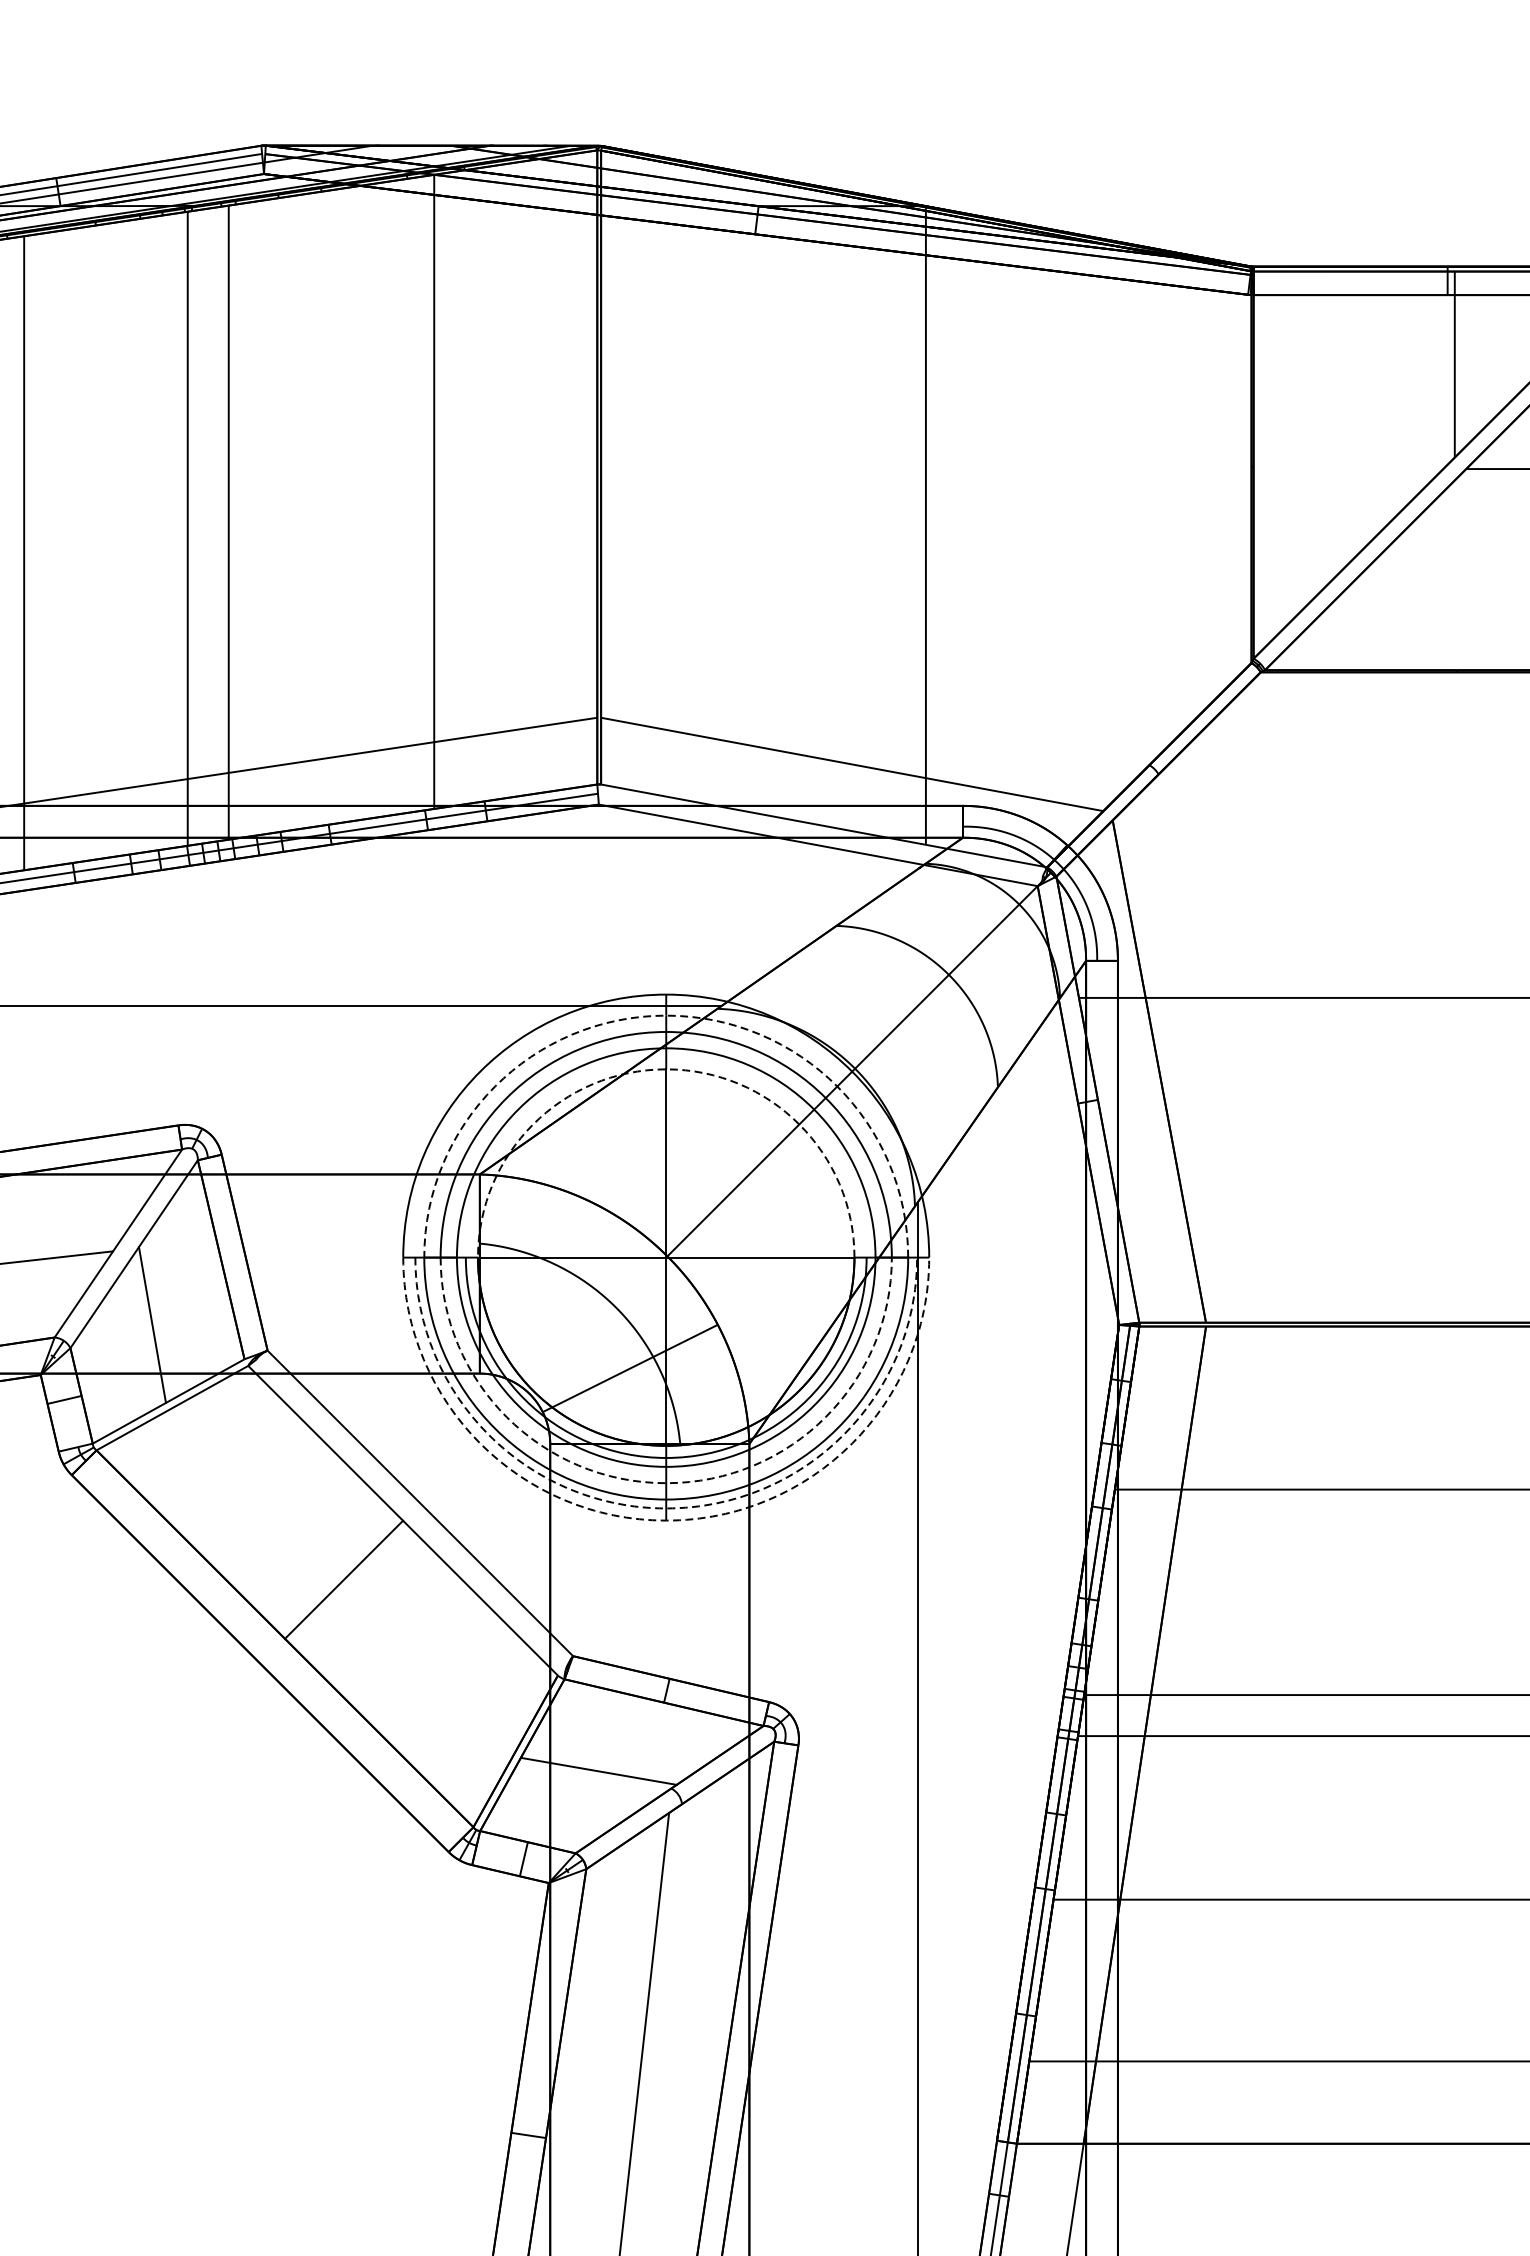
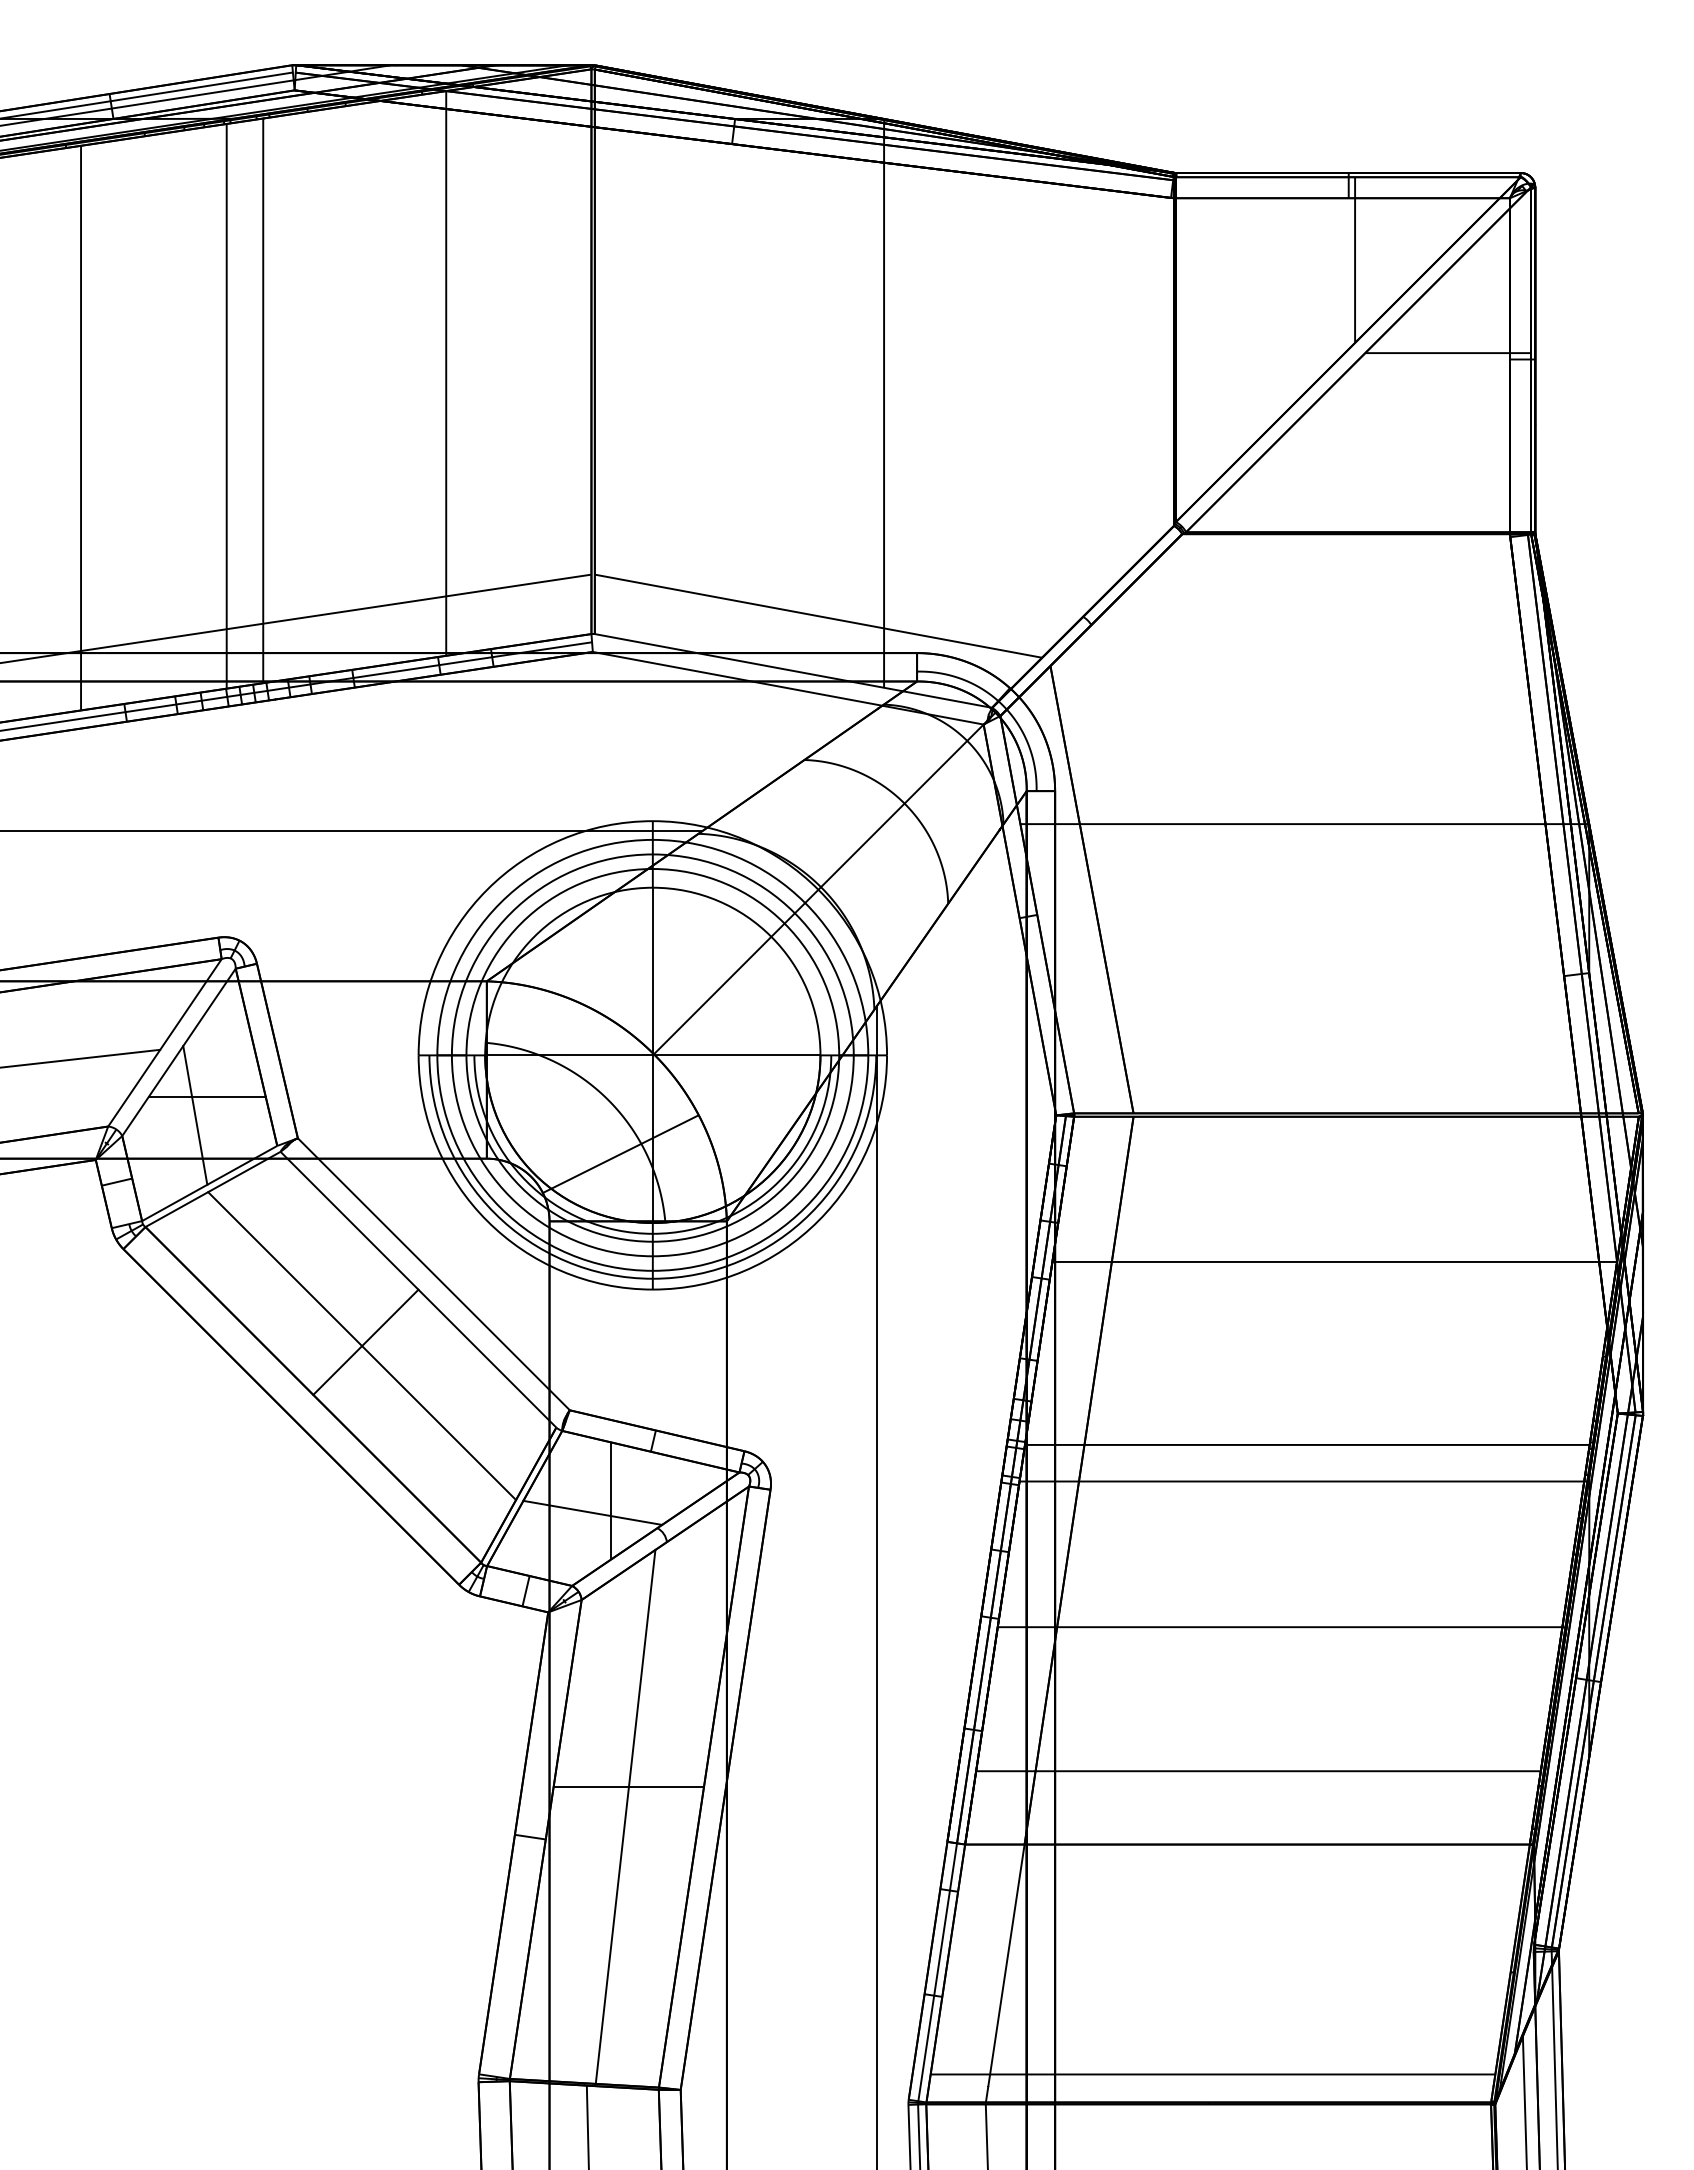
arc: (665, 1015) -> (652, 839), dashed -> solid
arc: (665, 1069) -> (652, 887), dashed -> solid
line: (165, 1303) -> (206, 1096), added
arc: (665, 1483) -> (652, 1256), dashed -> solid
arc: (665, 1508) -> (652, 1278), dashed -> solid
arc: (665, 1520) -> (652, 1289), dashed -> solid
line: (340, 1584) -> (362, 1346), added
line: (619, 1757) -> (611, 1500), added
line: (638, 2078) -> (628, 1786), added

